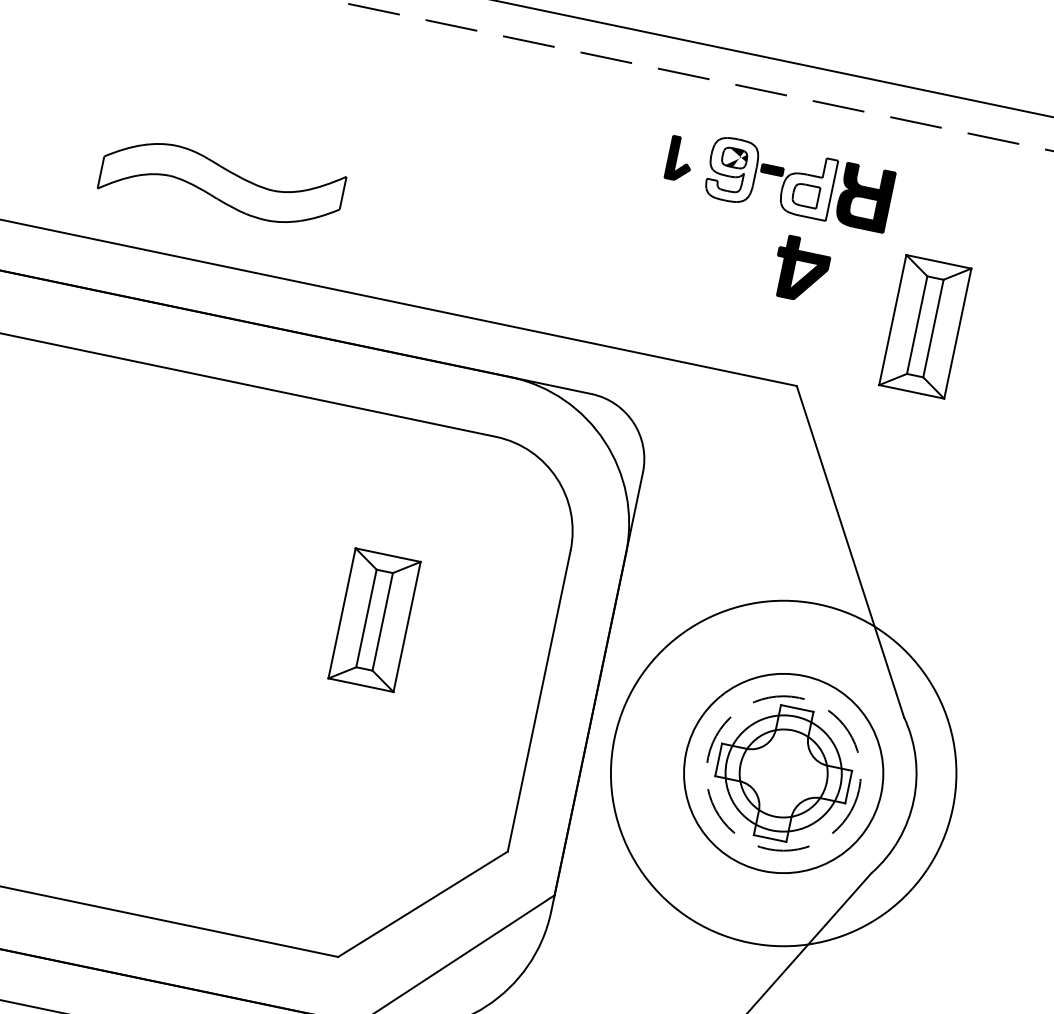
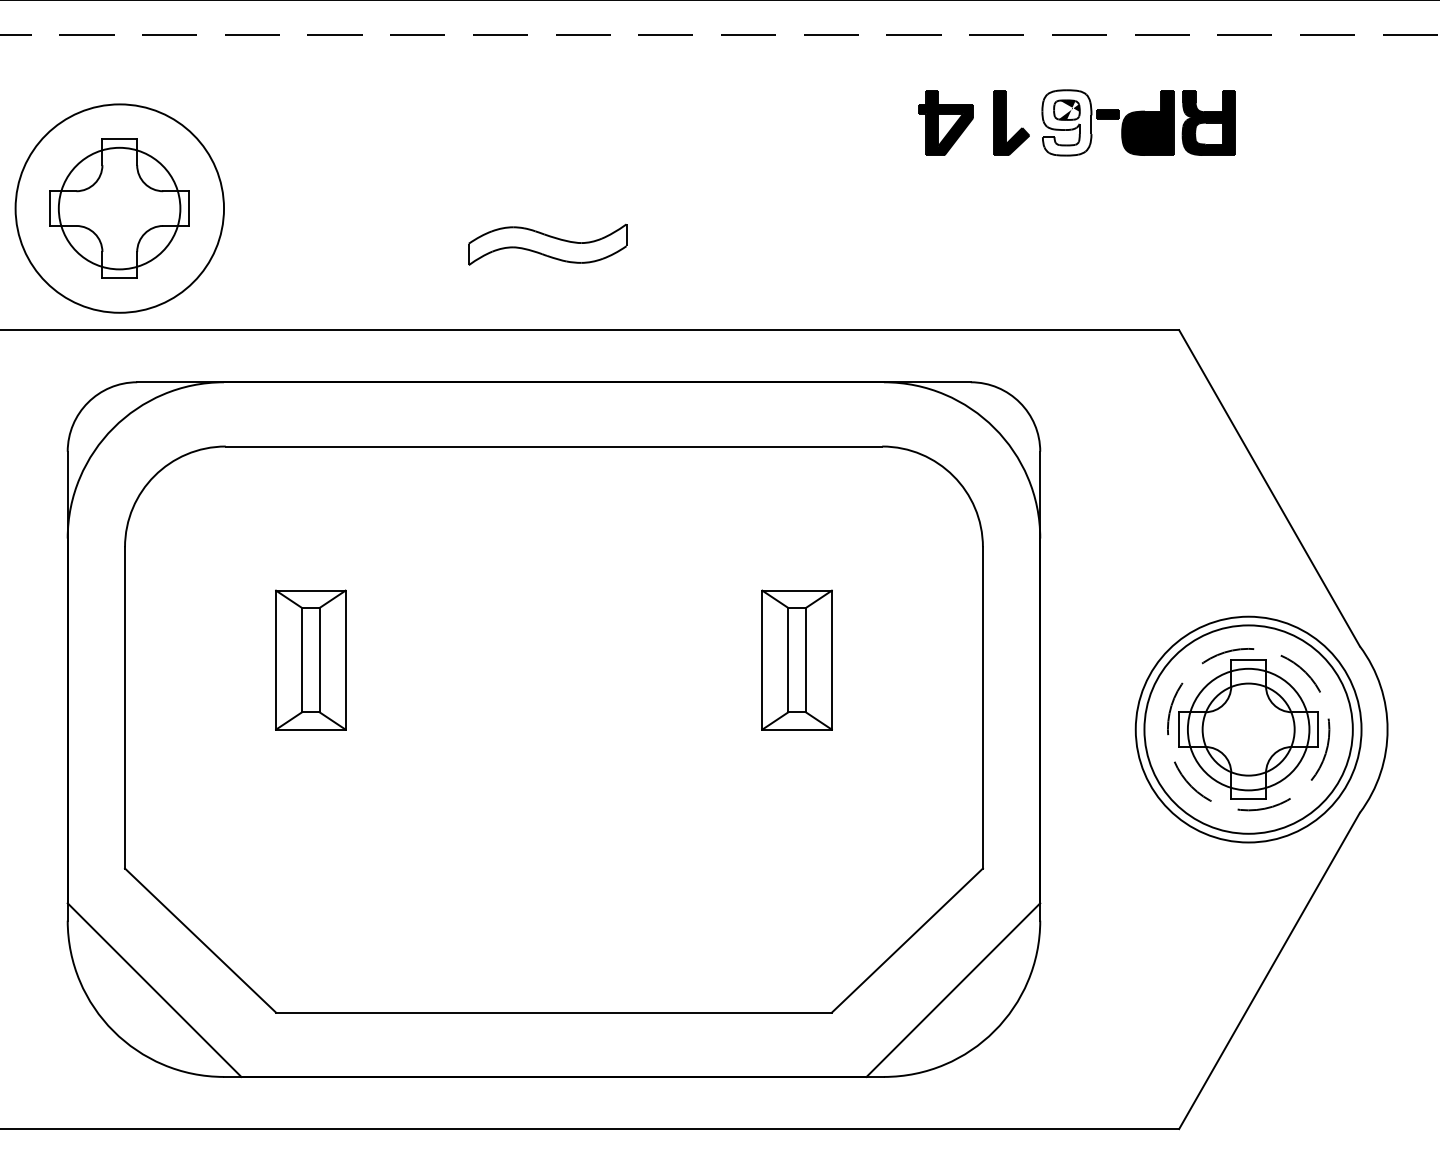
part: (680, 158) -> (1011, 122), size x1.43
part: (222, 182) -> (547, 244), size x0.62
fill: (807, 185) -> (1147, 122), added
part: (801, 269) -> (945, 122), moved
part: (924, 326) -> (1297, 241), removed
circle: (783, 773) -> (1248, 729), size x0.62

